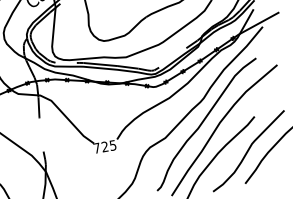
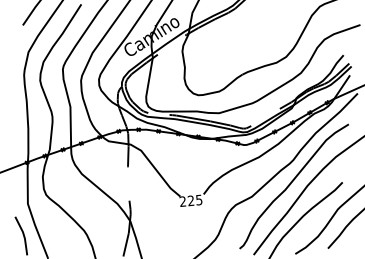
text: (96, 148) -> (182, 201), 725 -> 225

